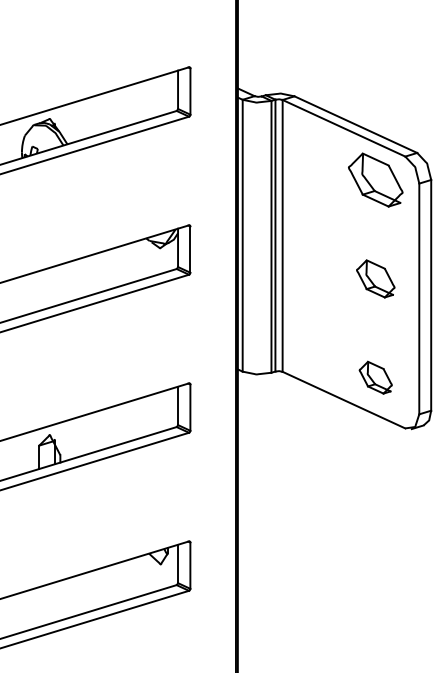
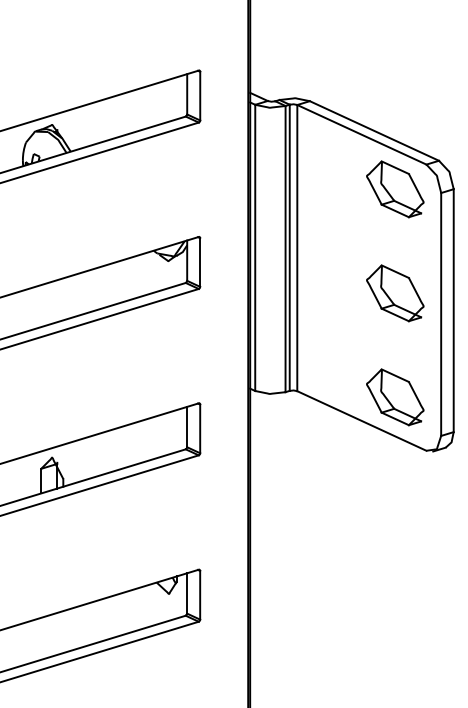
part: (375, 279) -> (395, 293), size x1.43
part: (375, 377) -> (395, 397), size x1.67

